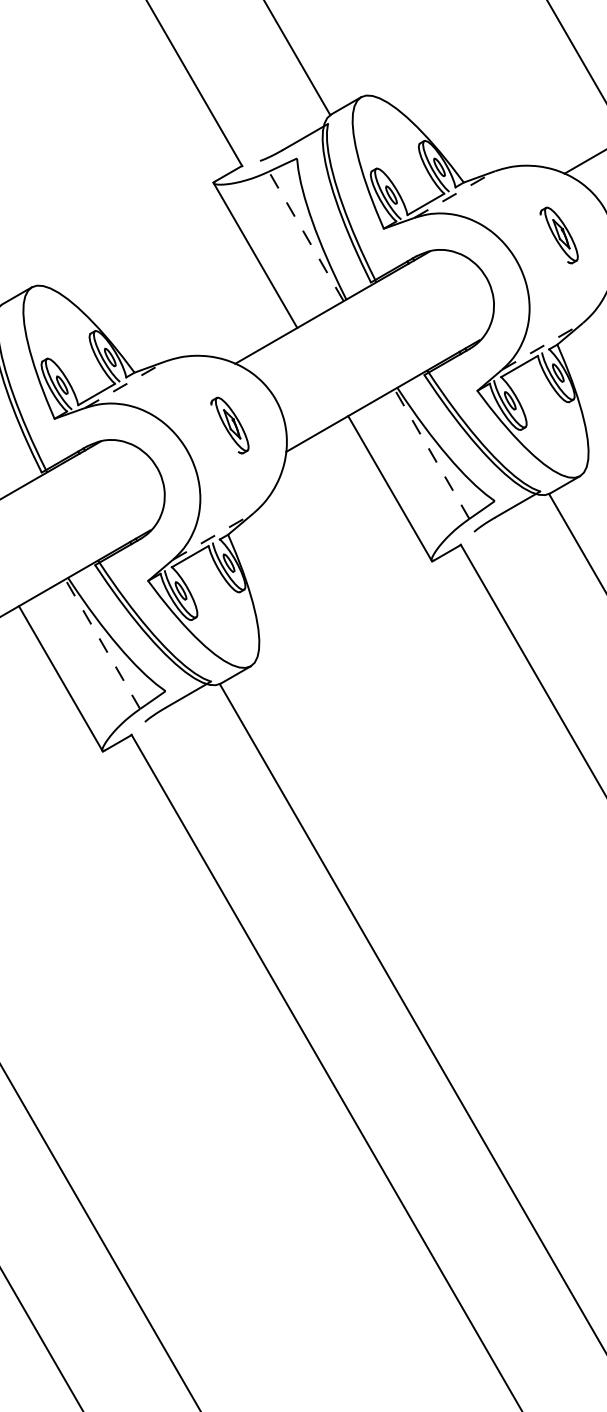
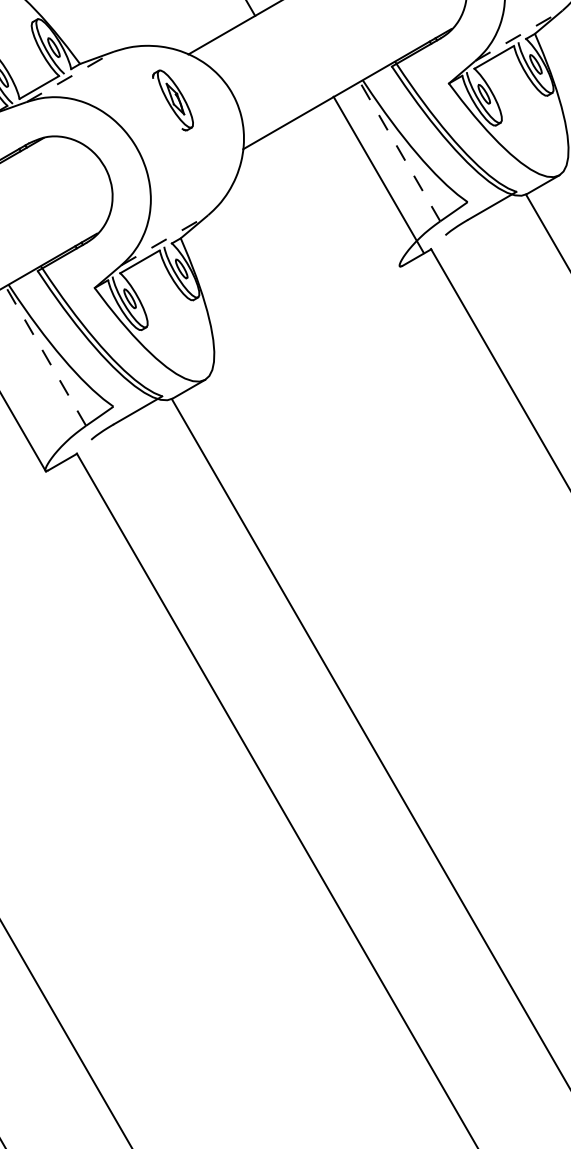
part: (229, 425) -> (172, 100), moved
line: (390, 488) -> (379, 174), moved

